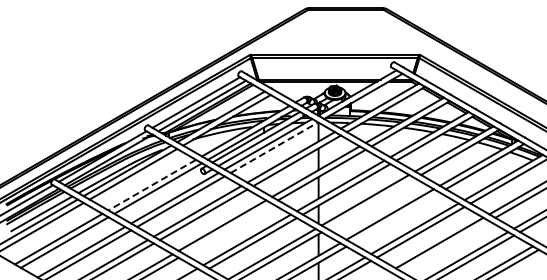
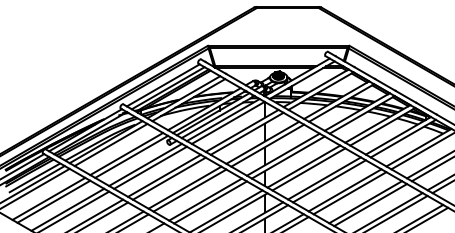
line: (274, 147) -> (228, 122), dashed -> solid
line: (152, 185) -> (126, 154), dashed -> solid
line: (371, 203) -> (308, 169), added
line: (395, 217) -> (328, 180), added
line: (228, 228) -> (190, 190), added
line: (445, 246) -> (370, 205), added

